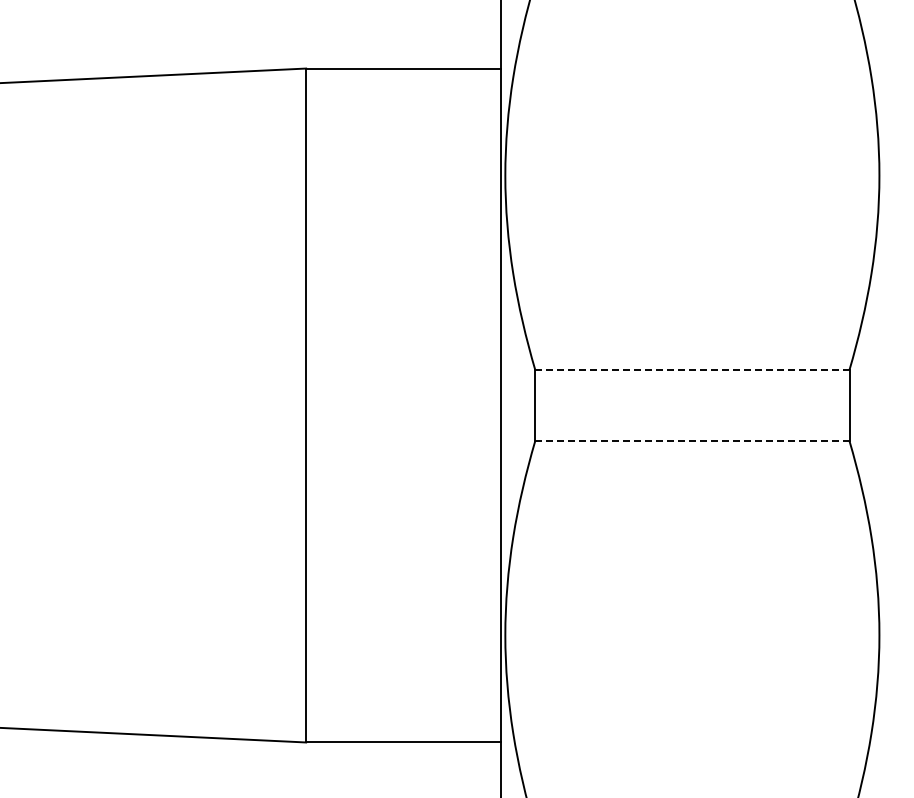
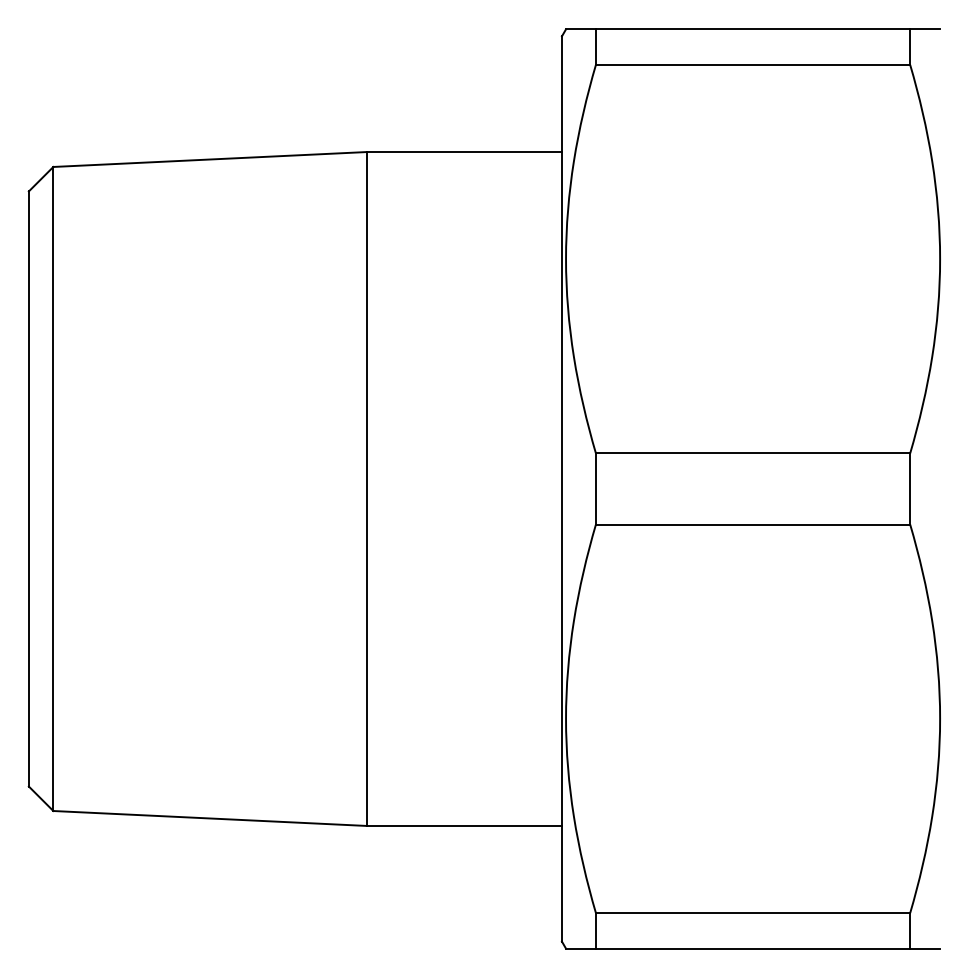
line: (692, 370) -> (753, 453), dashed -> solid
line: (691, 441) -> (752, 524), dashed -> solid

